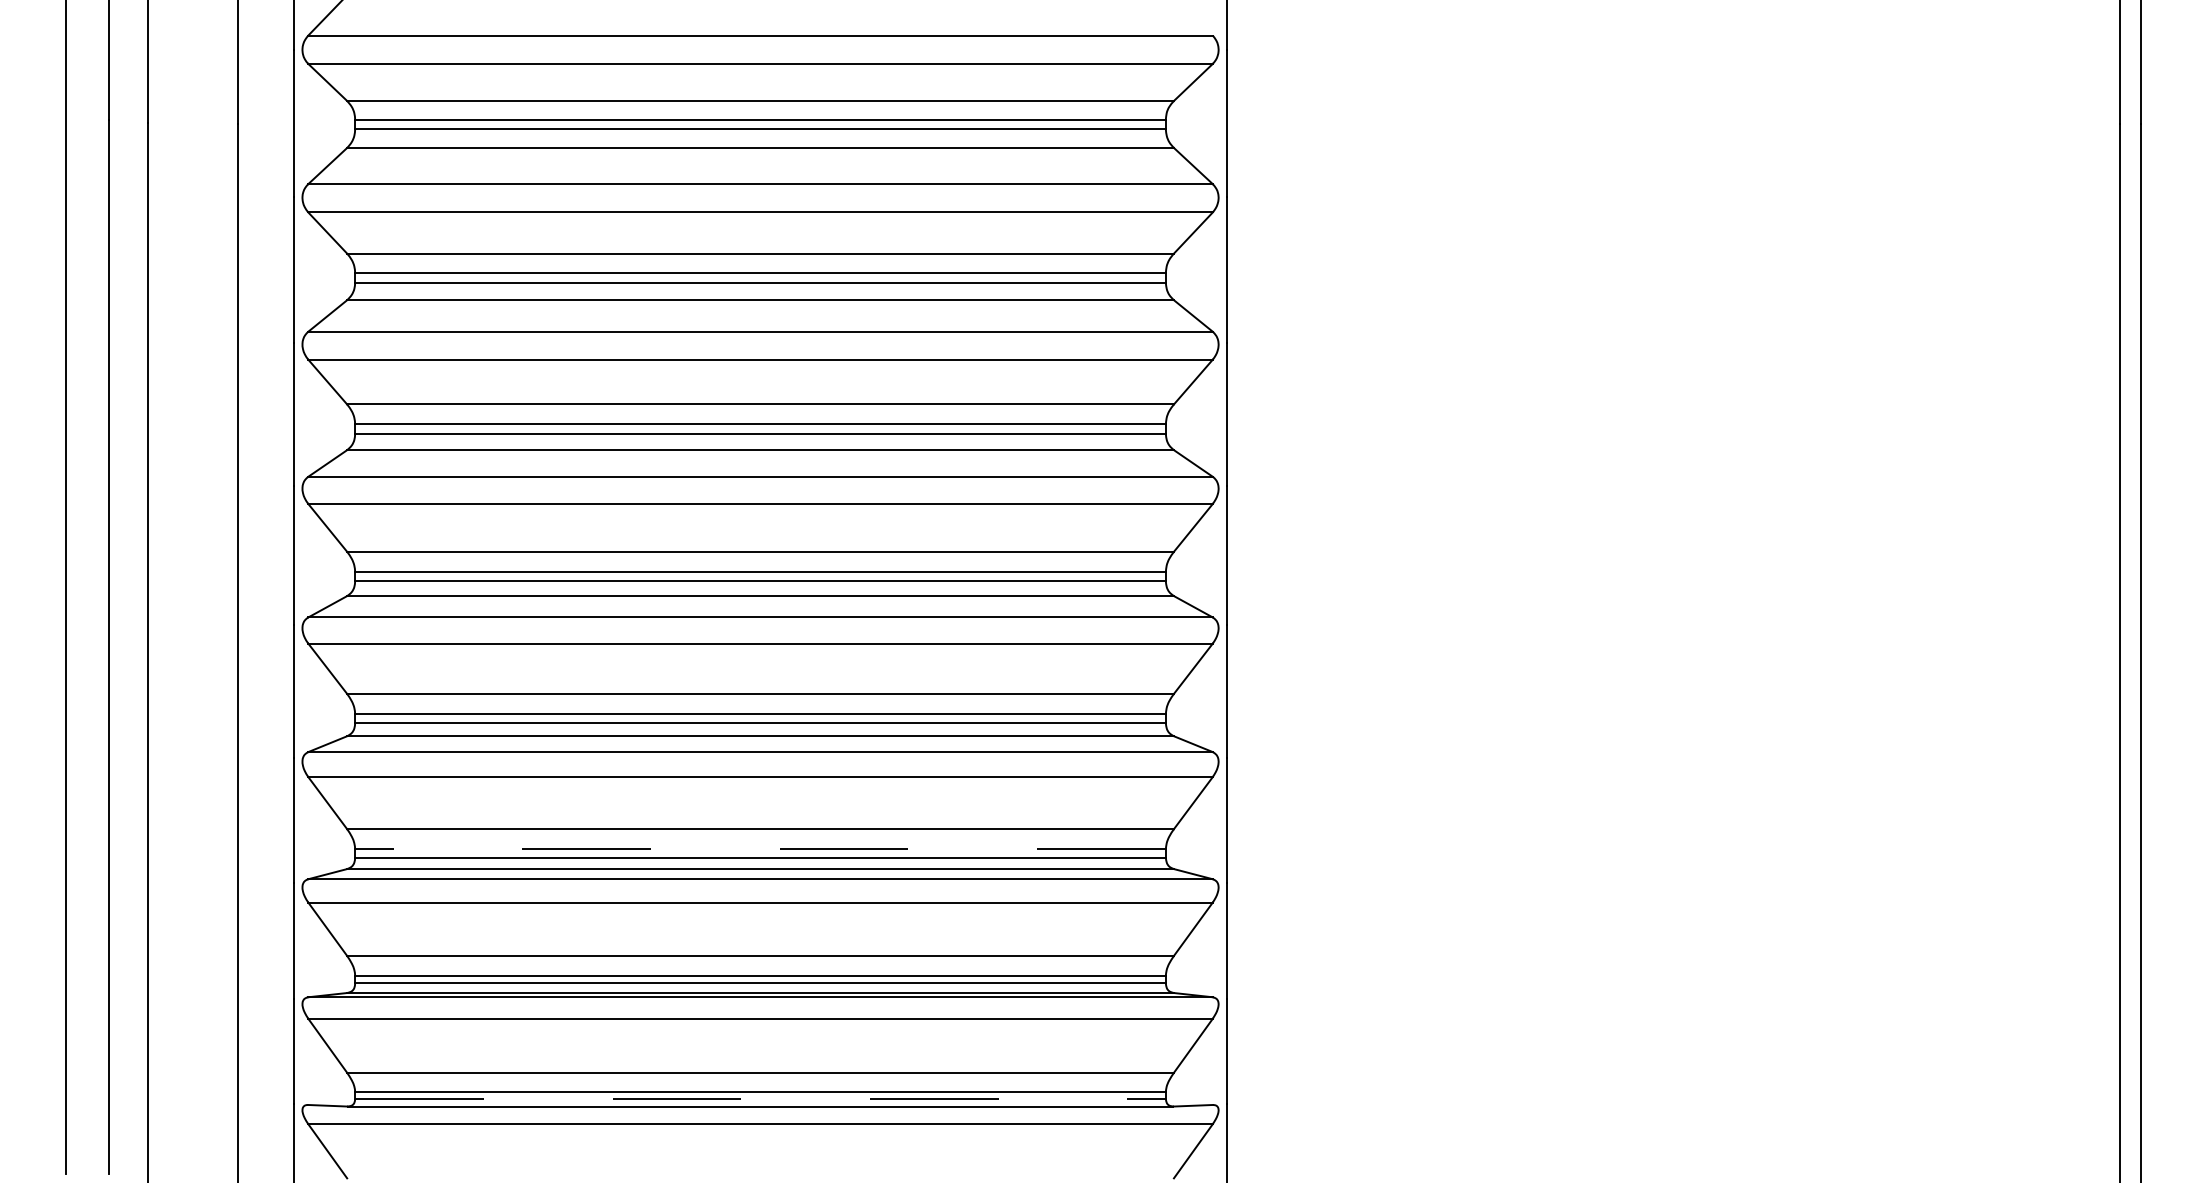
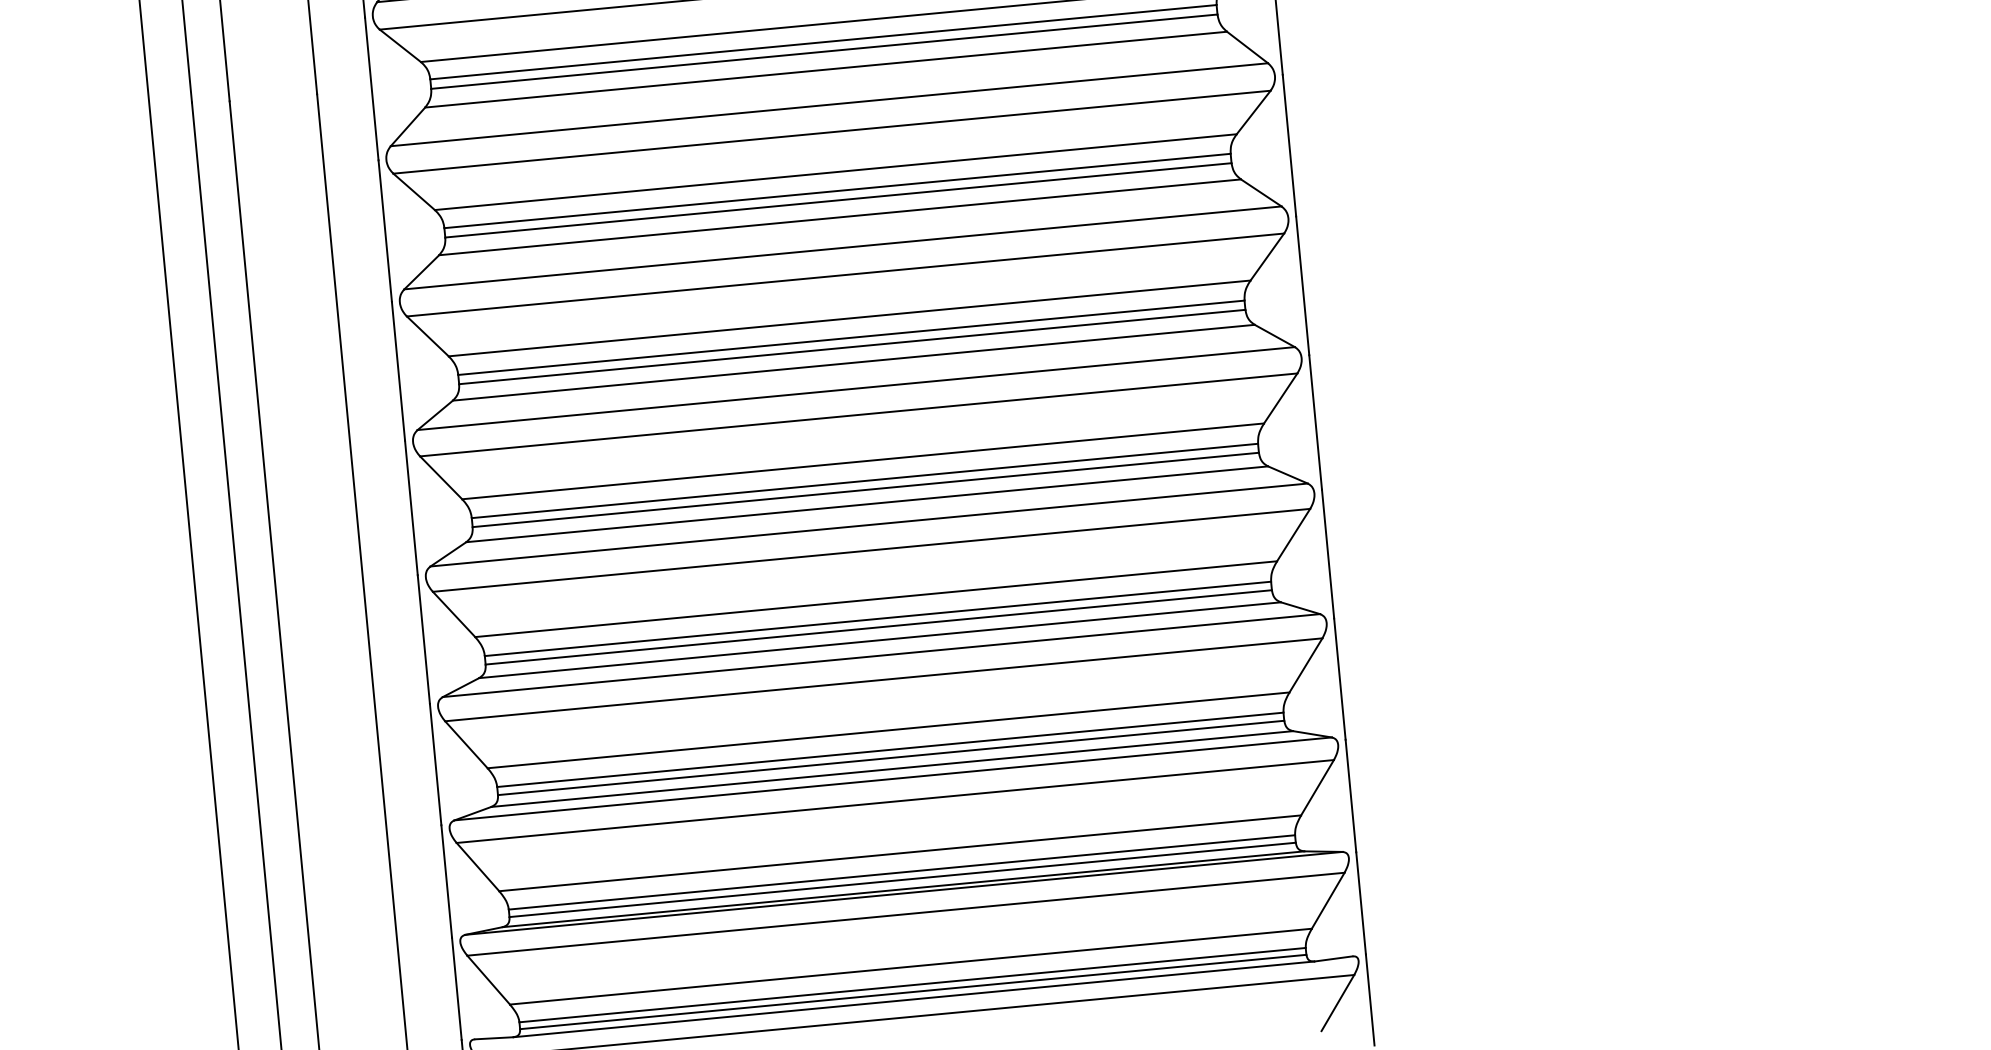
line: (760, 849) -> (890, 750), dashed -> solid
line: (761, 1098) -> (914, 991), dashed -> solid

